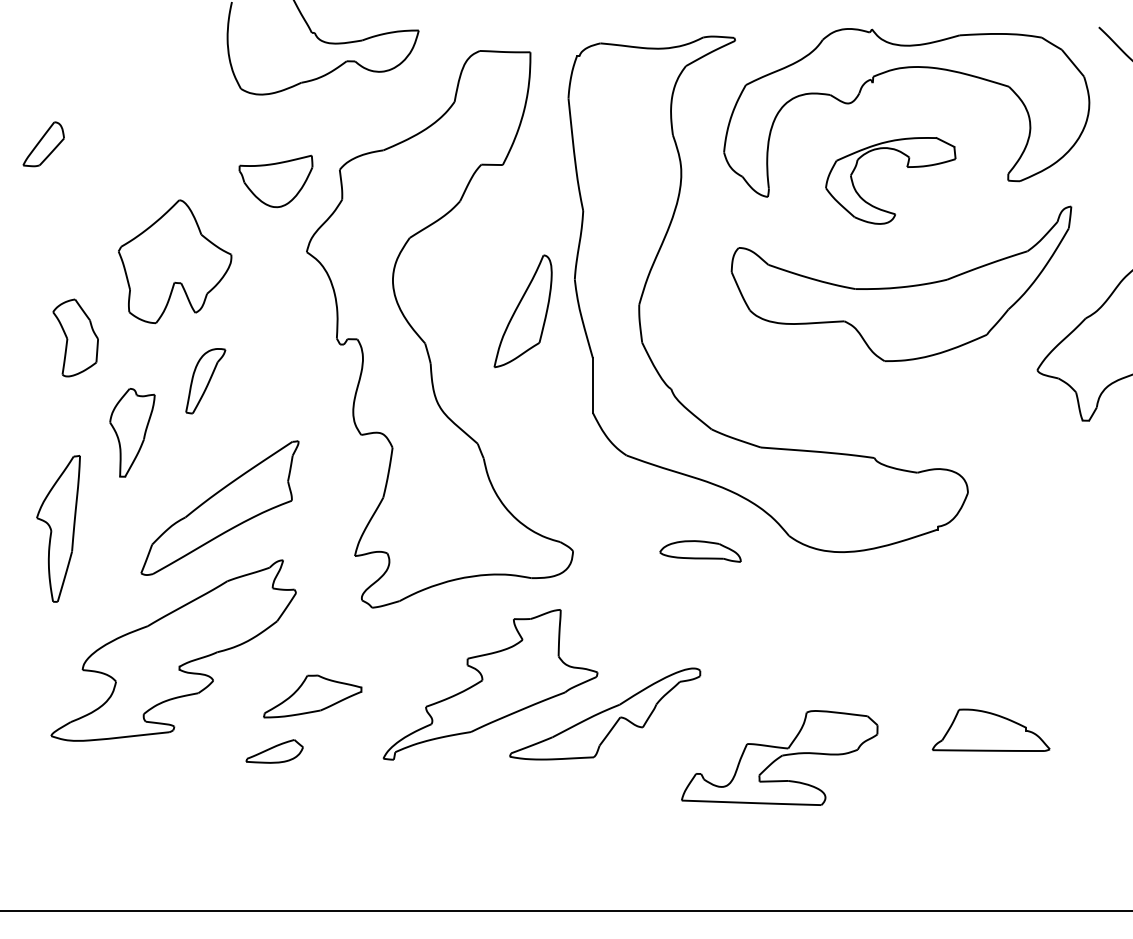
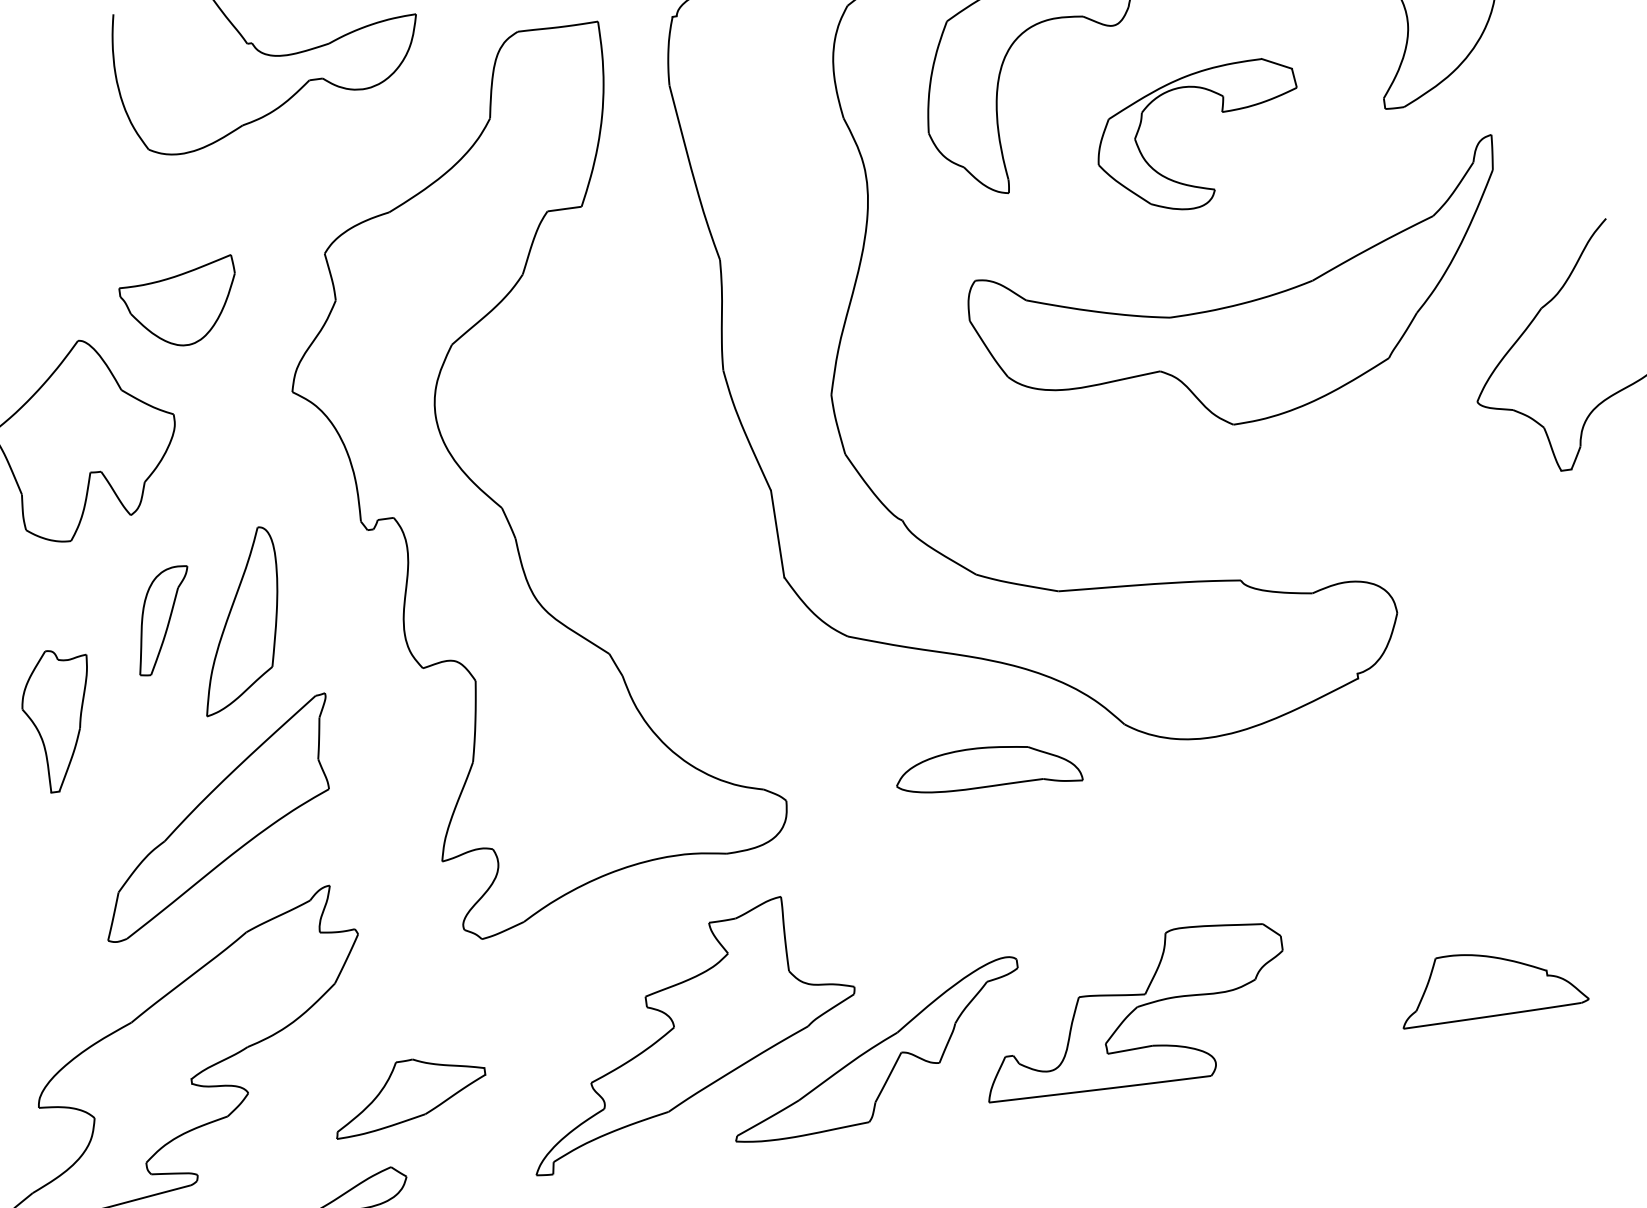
part: (275, 181) -> (179, 304), moved
part: (522, 311) -> (237, 621), moved
part: (700, 551) -> (988, 770), size x1.43
part: (779, 757) -> (1133, 1010), moved

